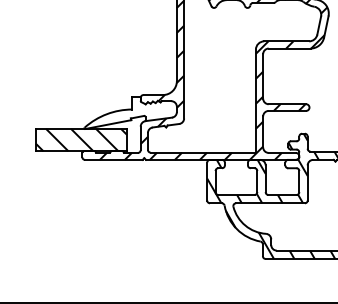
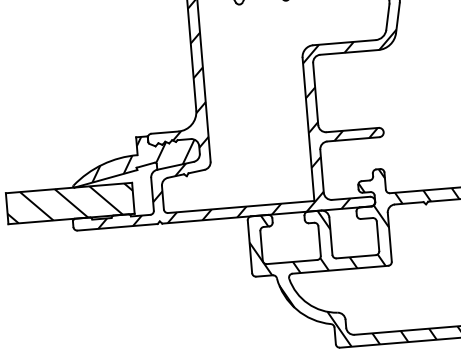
hatch: (135, 111) -> (142, 157), added

